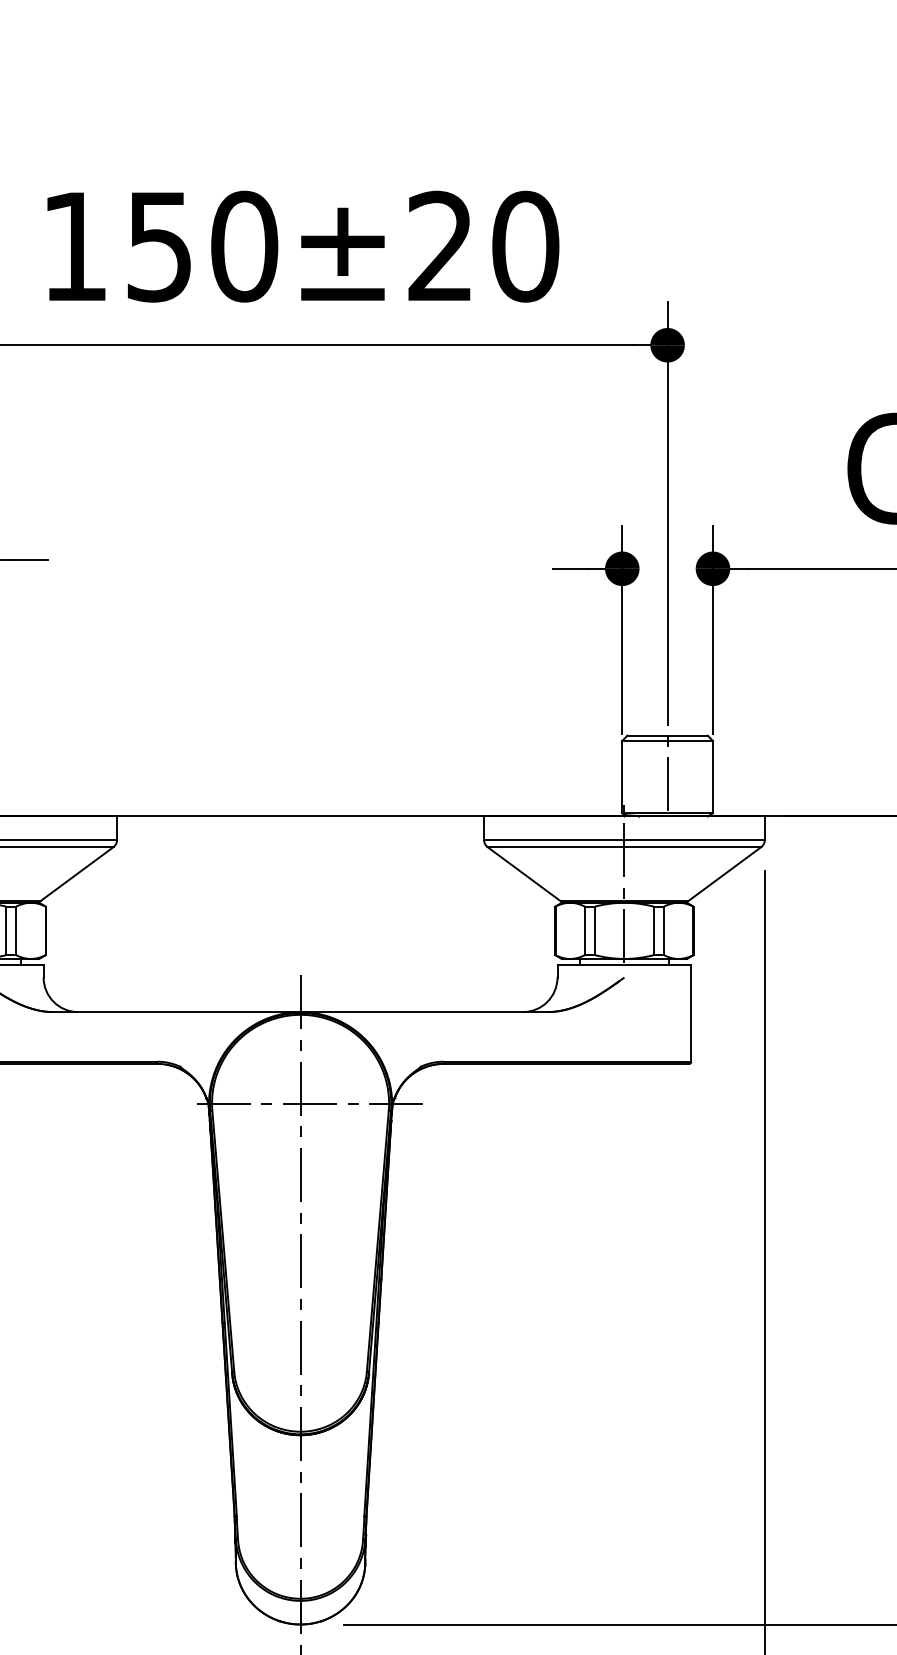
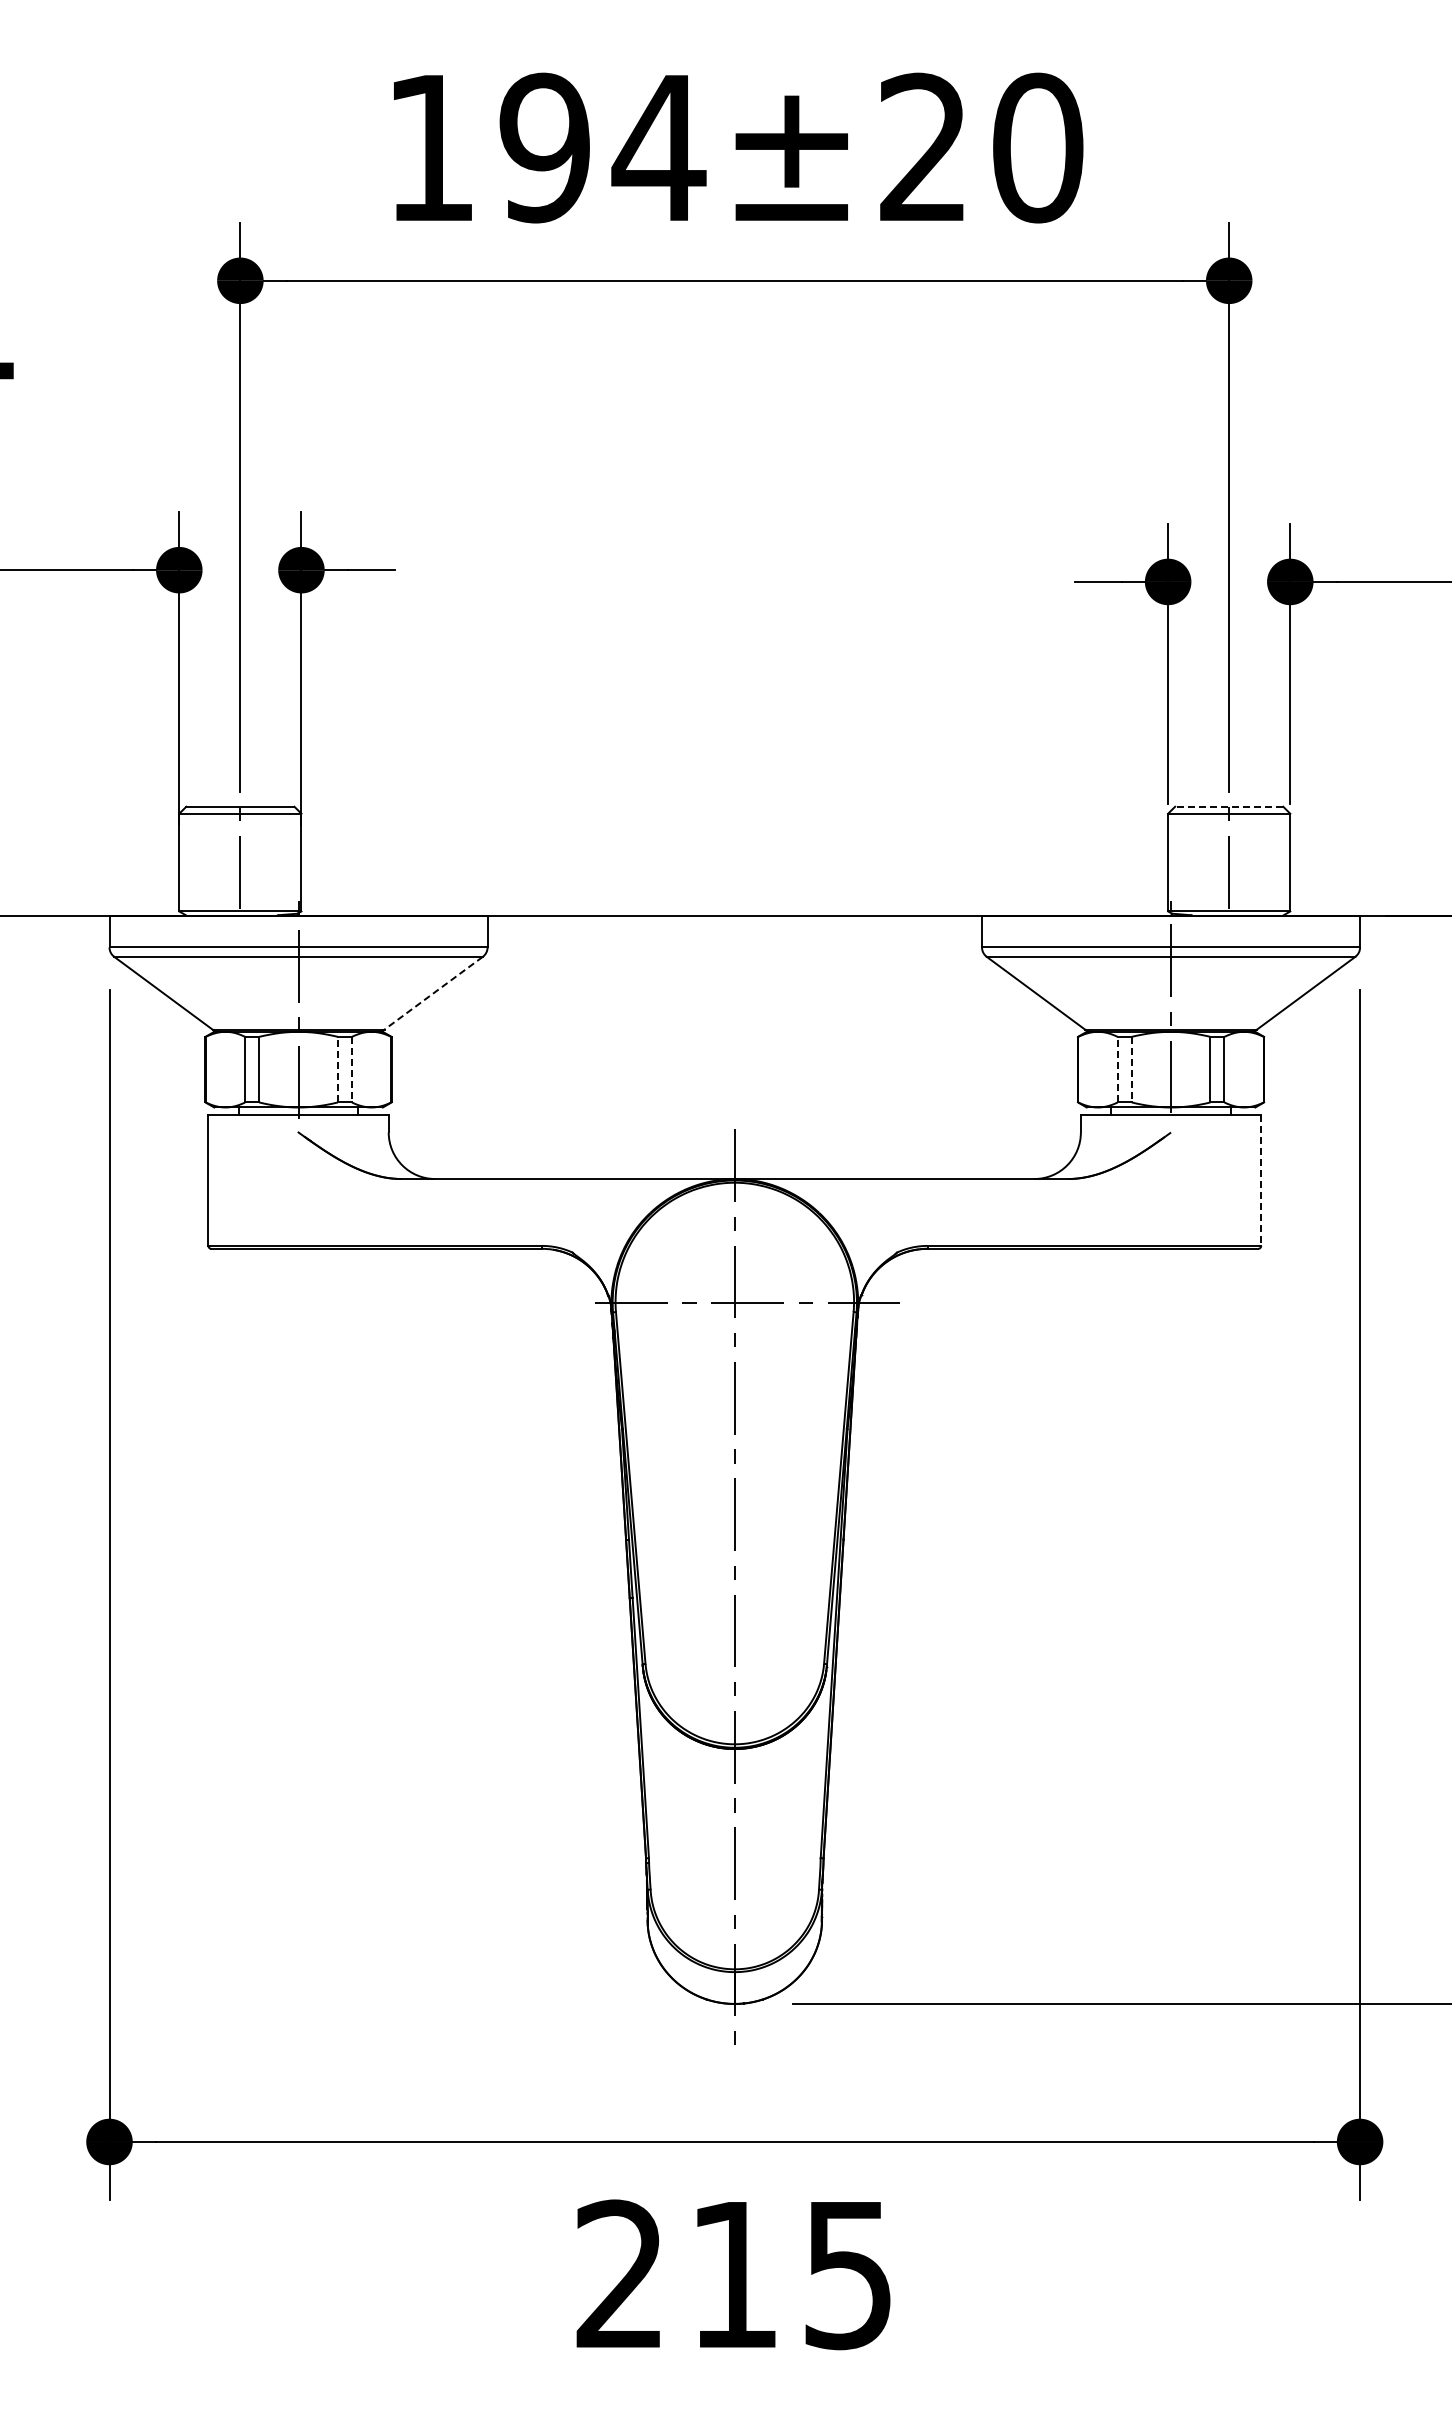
text: (202, 246) -> (602, 147), 150±20 -> 194±20
line: (667, 735) -> (1228, 806), solid -> dashed
line: (76, 874) -> (433, 993), solid -> dashed
line: (5, 930) -> (337, 1069), solid -> dashed
line: (16, 930) -> (351, 1069), solid -> dashed
line: (584, 930) -> (1117, 1069), solid -> dashed
line: (595, 930) -> (1131, 1069), solid -> dashed
line: (691, 1013) -> (1261, 1180), solid -> dashed

